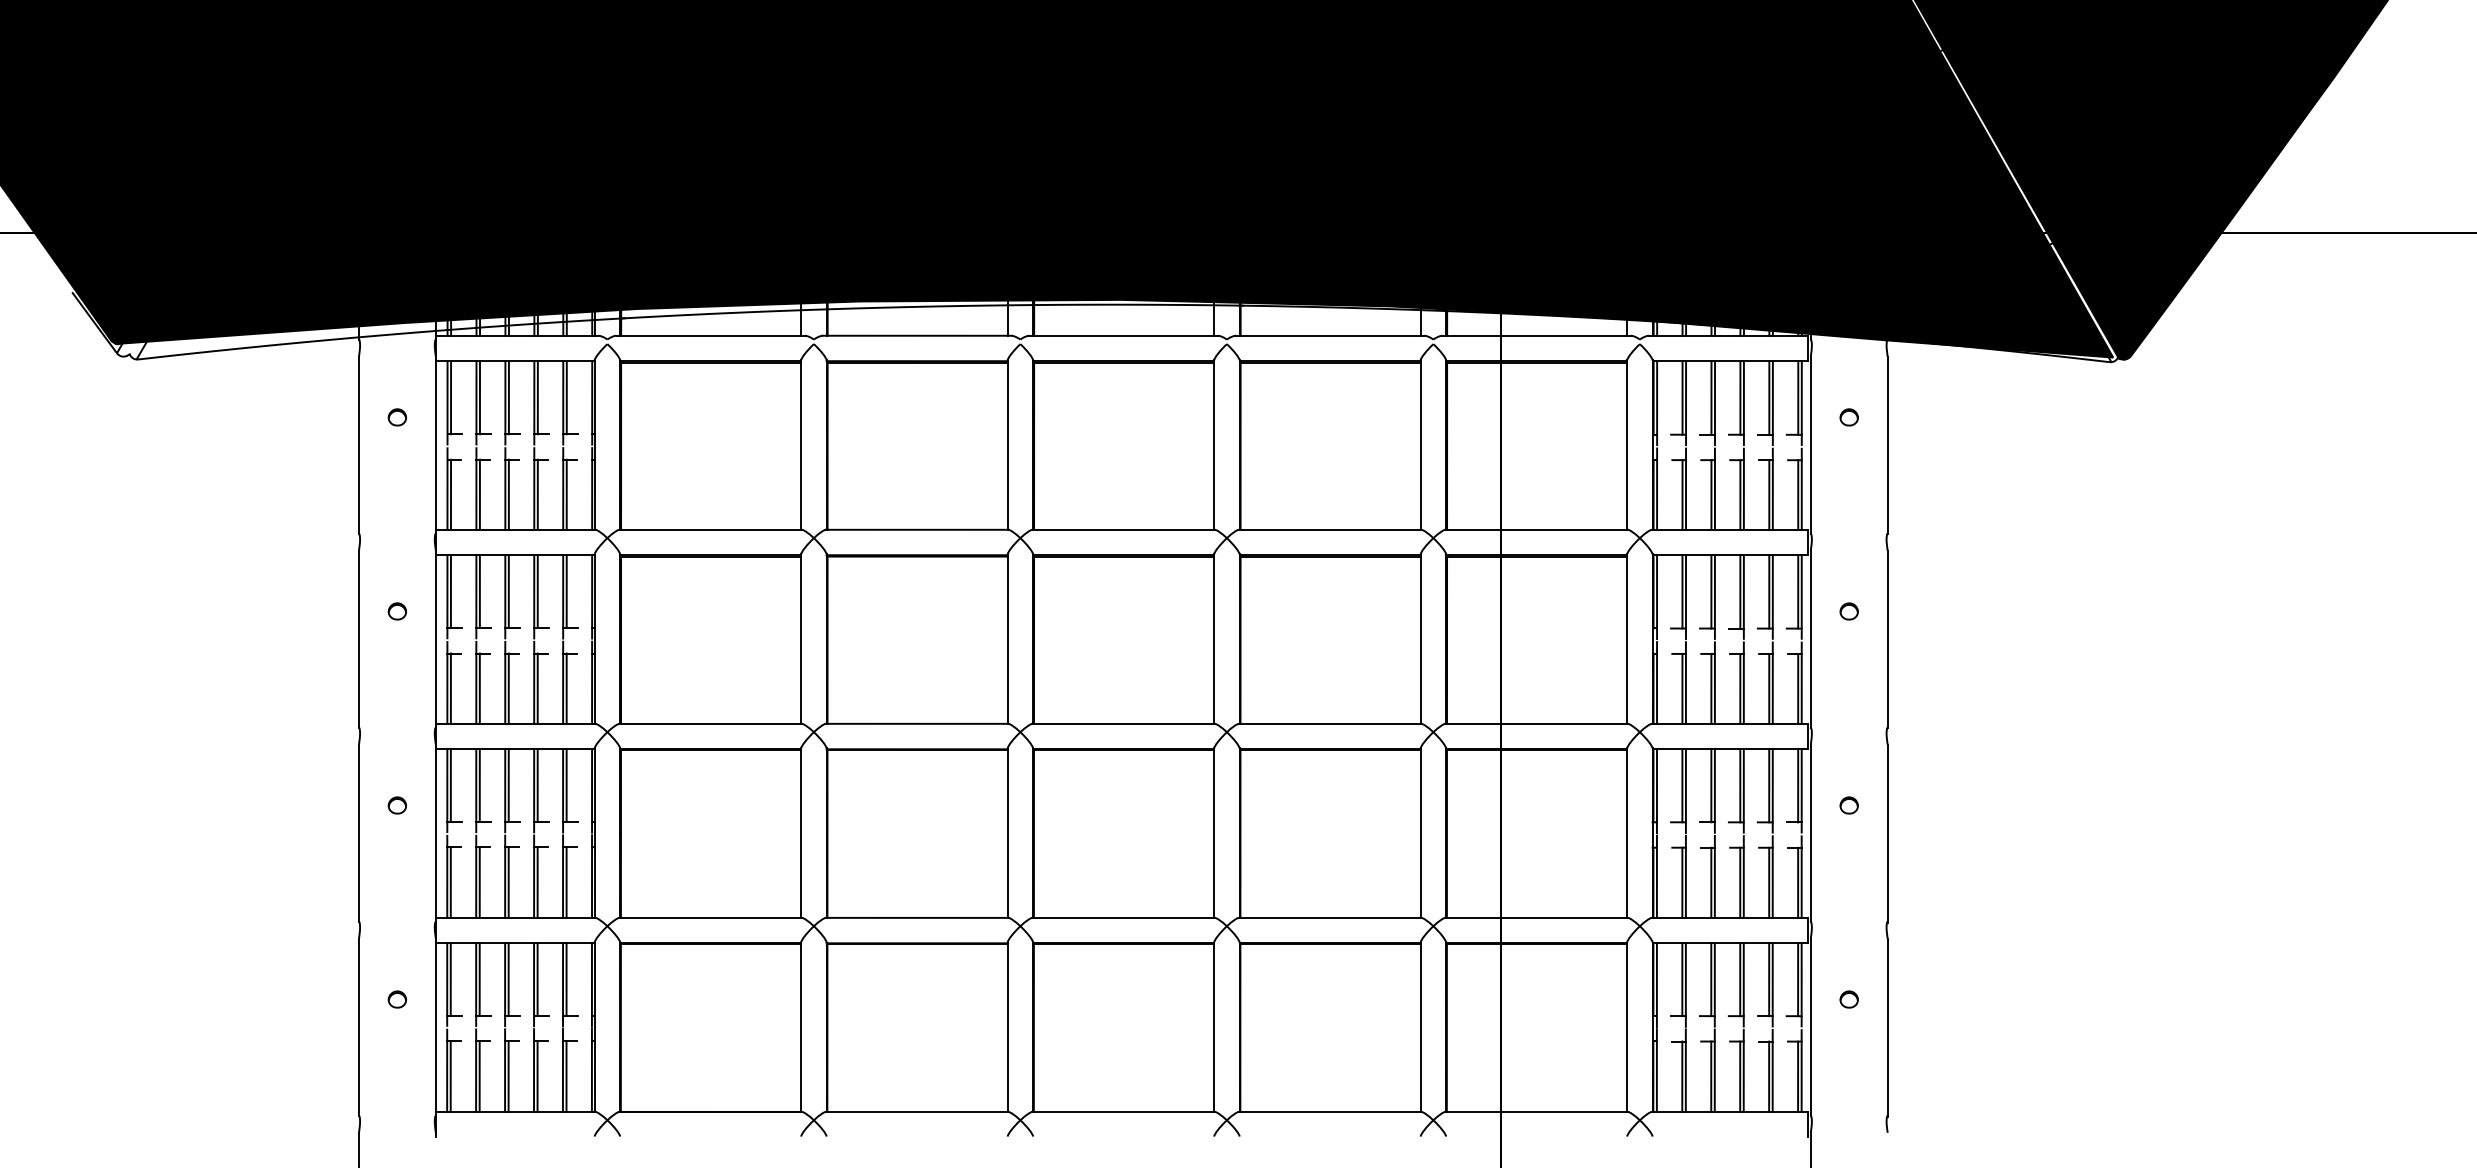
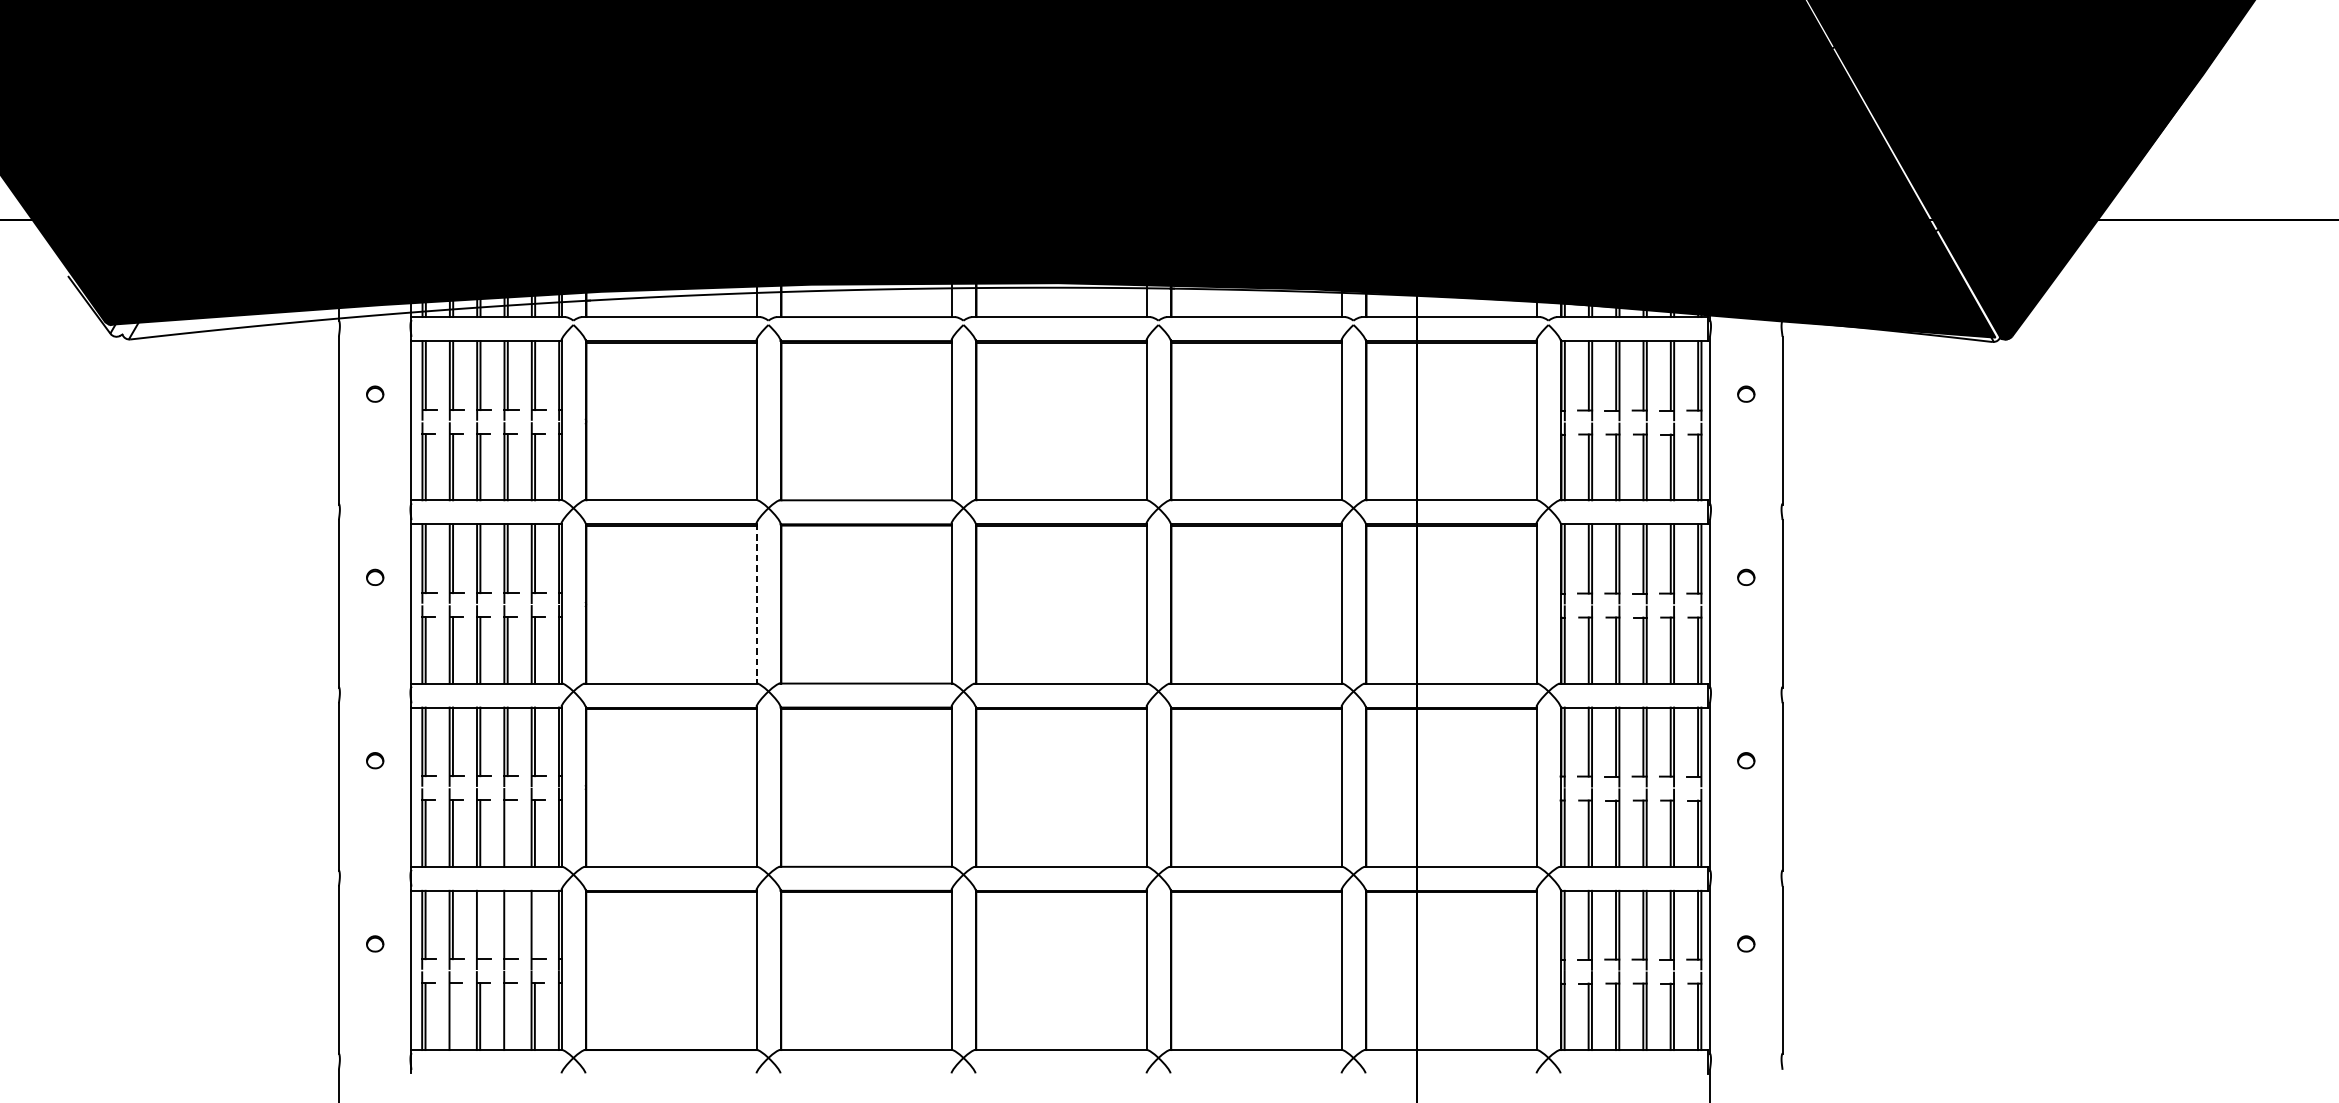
line: (801, 639) -> (756, 603), solid -> dashed
line: (537, 882) -> (507, 833), removed
line: (508, 979) -> (480, 925), removed
line: (537, 979) -> (507, 925), removed
line: (566, 979) -> (534, 925), removed
line: (479, 1076) -> (452, 1016), removed
line: (537, 1076) -> (507, 1016), removed

